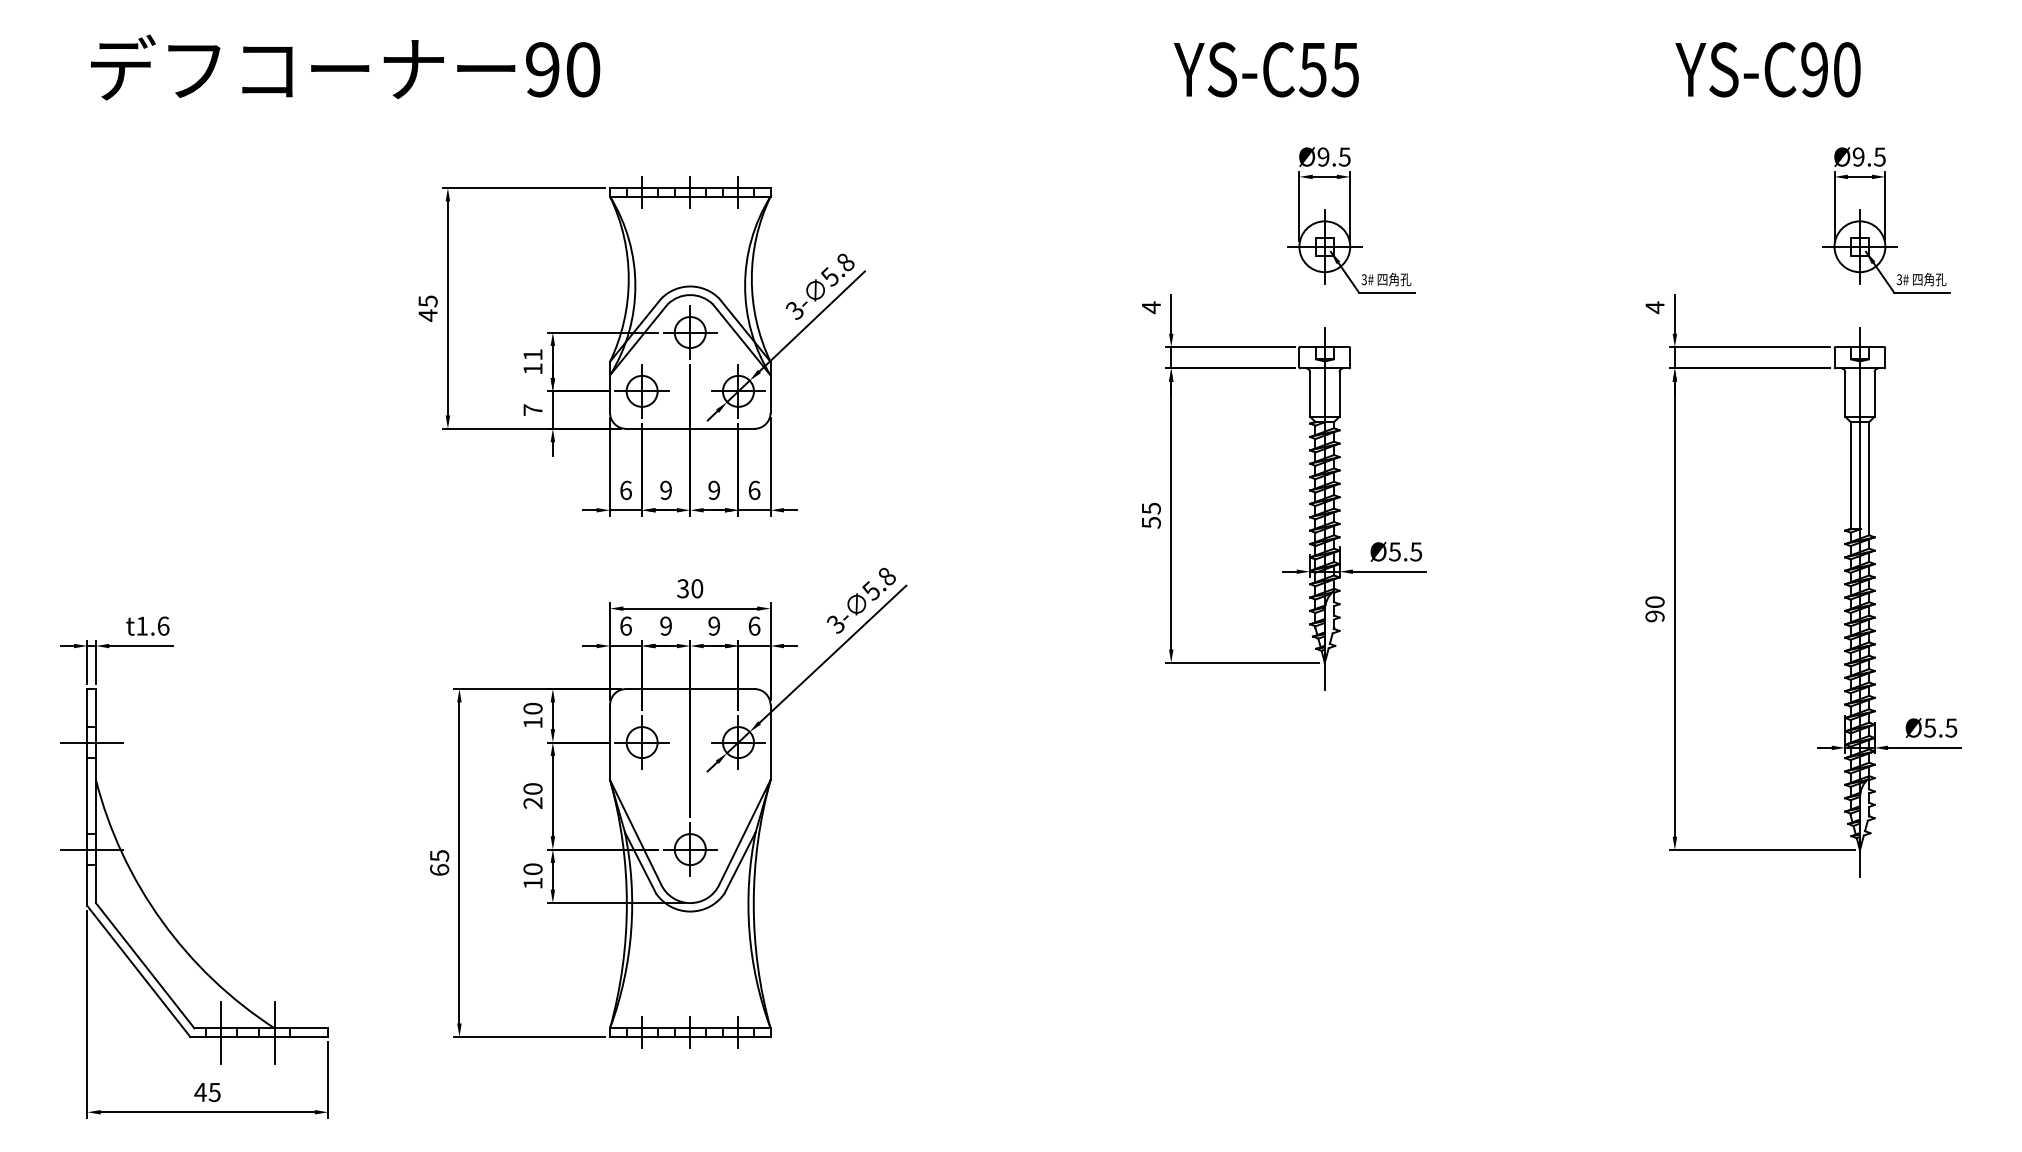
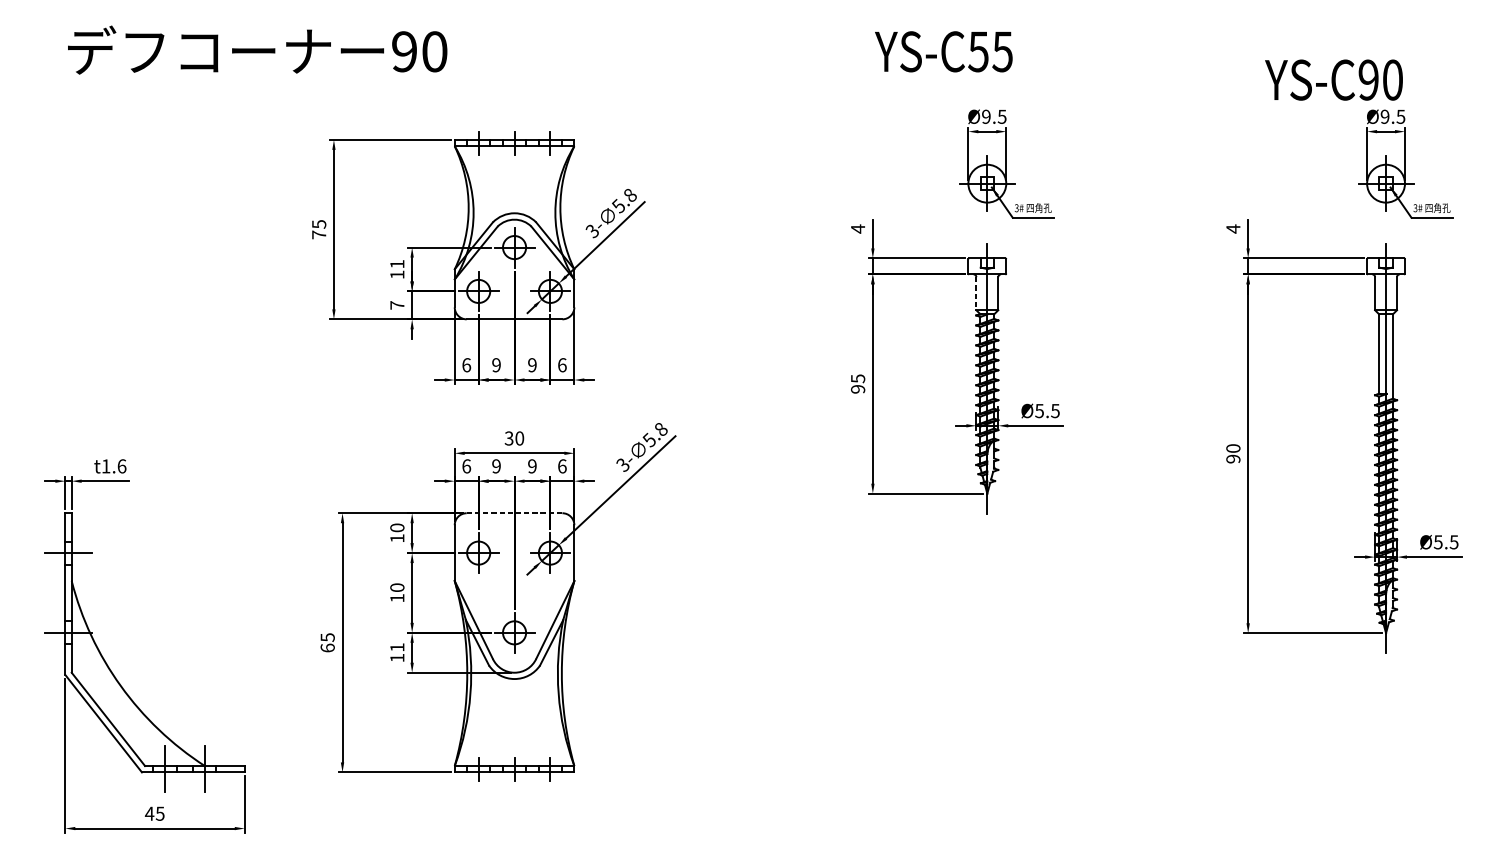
text: (1767, 69) -> (1333, 79), moved
text: (427, 315) -> (318, 234), 45 -> 75
line: (1310, 394) -> (976, 293), solid -> dashed
text: (1150, 522) -> (857, 389), 55 -> 95
line: (690, 689) -> (514, 513), solid -> dashed
text: (532, 803) -> (396, 598), 20 -> 10
text: (532, 868) -> (396, 646), 10 -> 11

